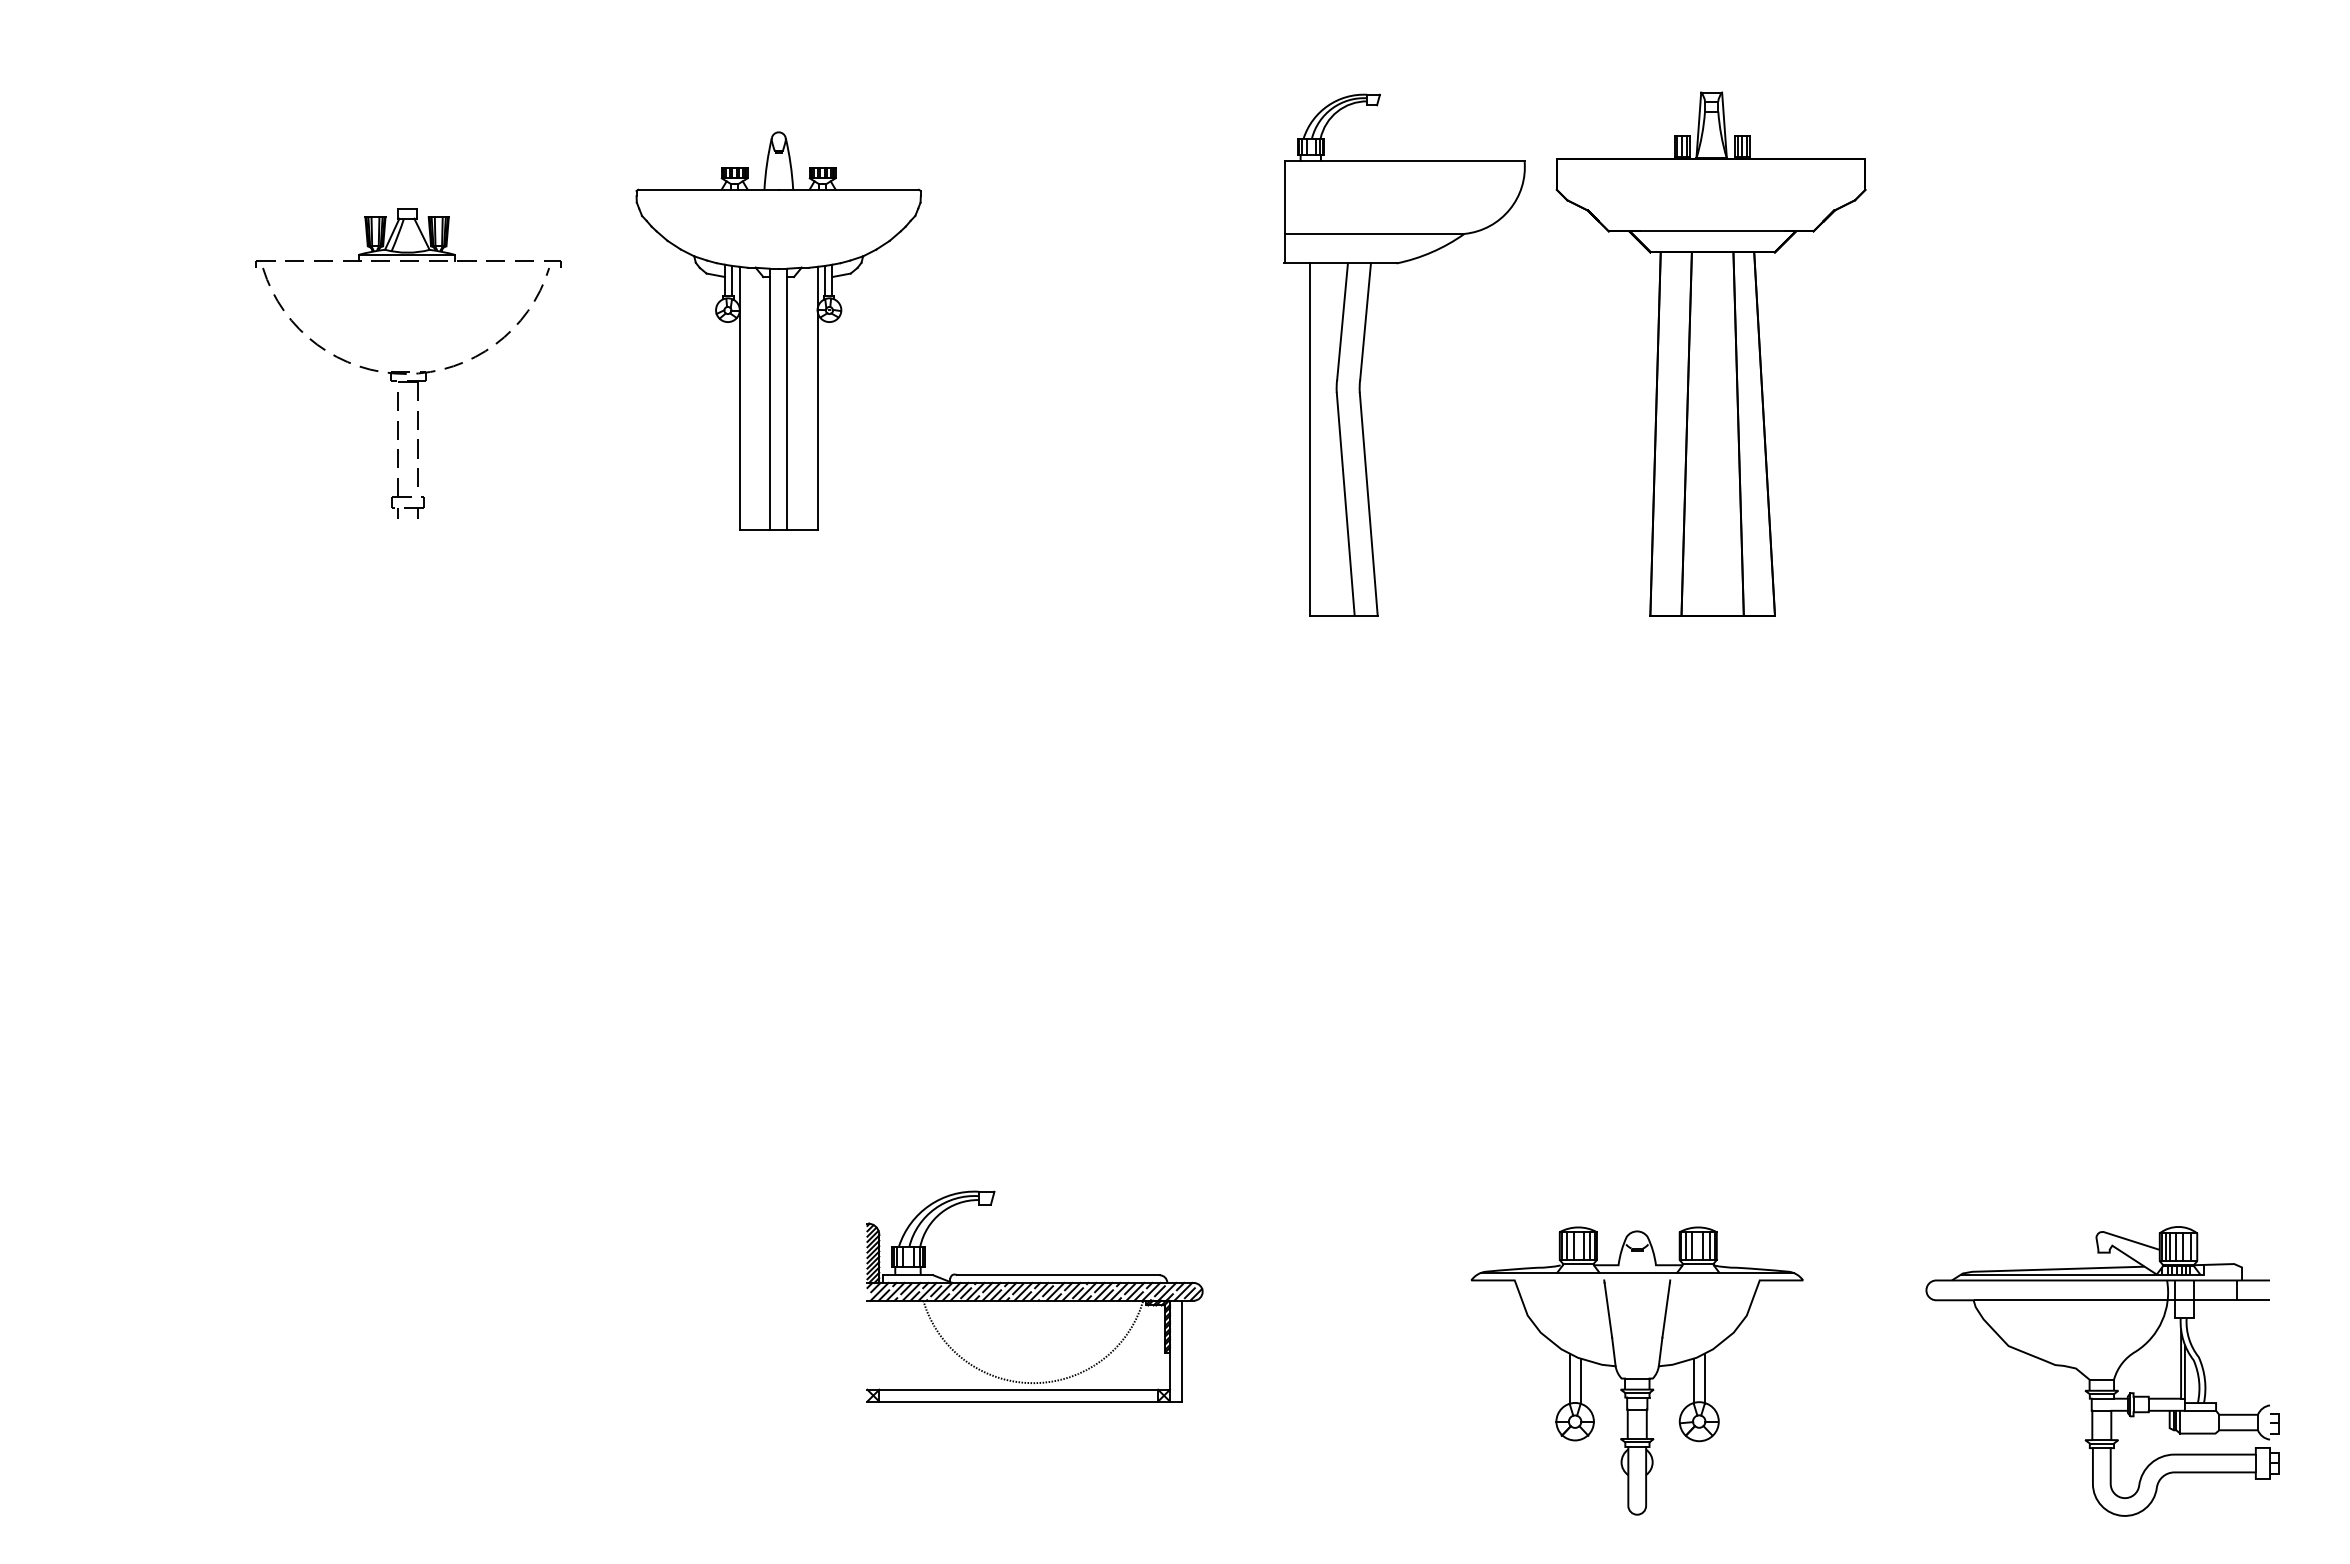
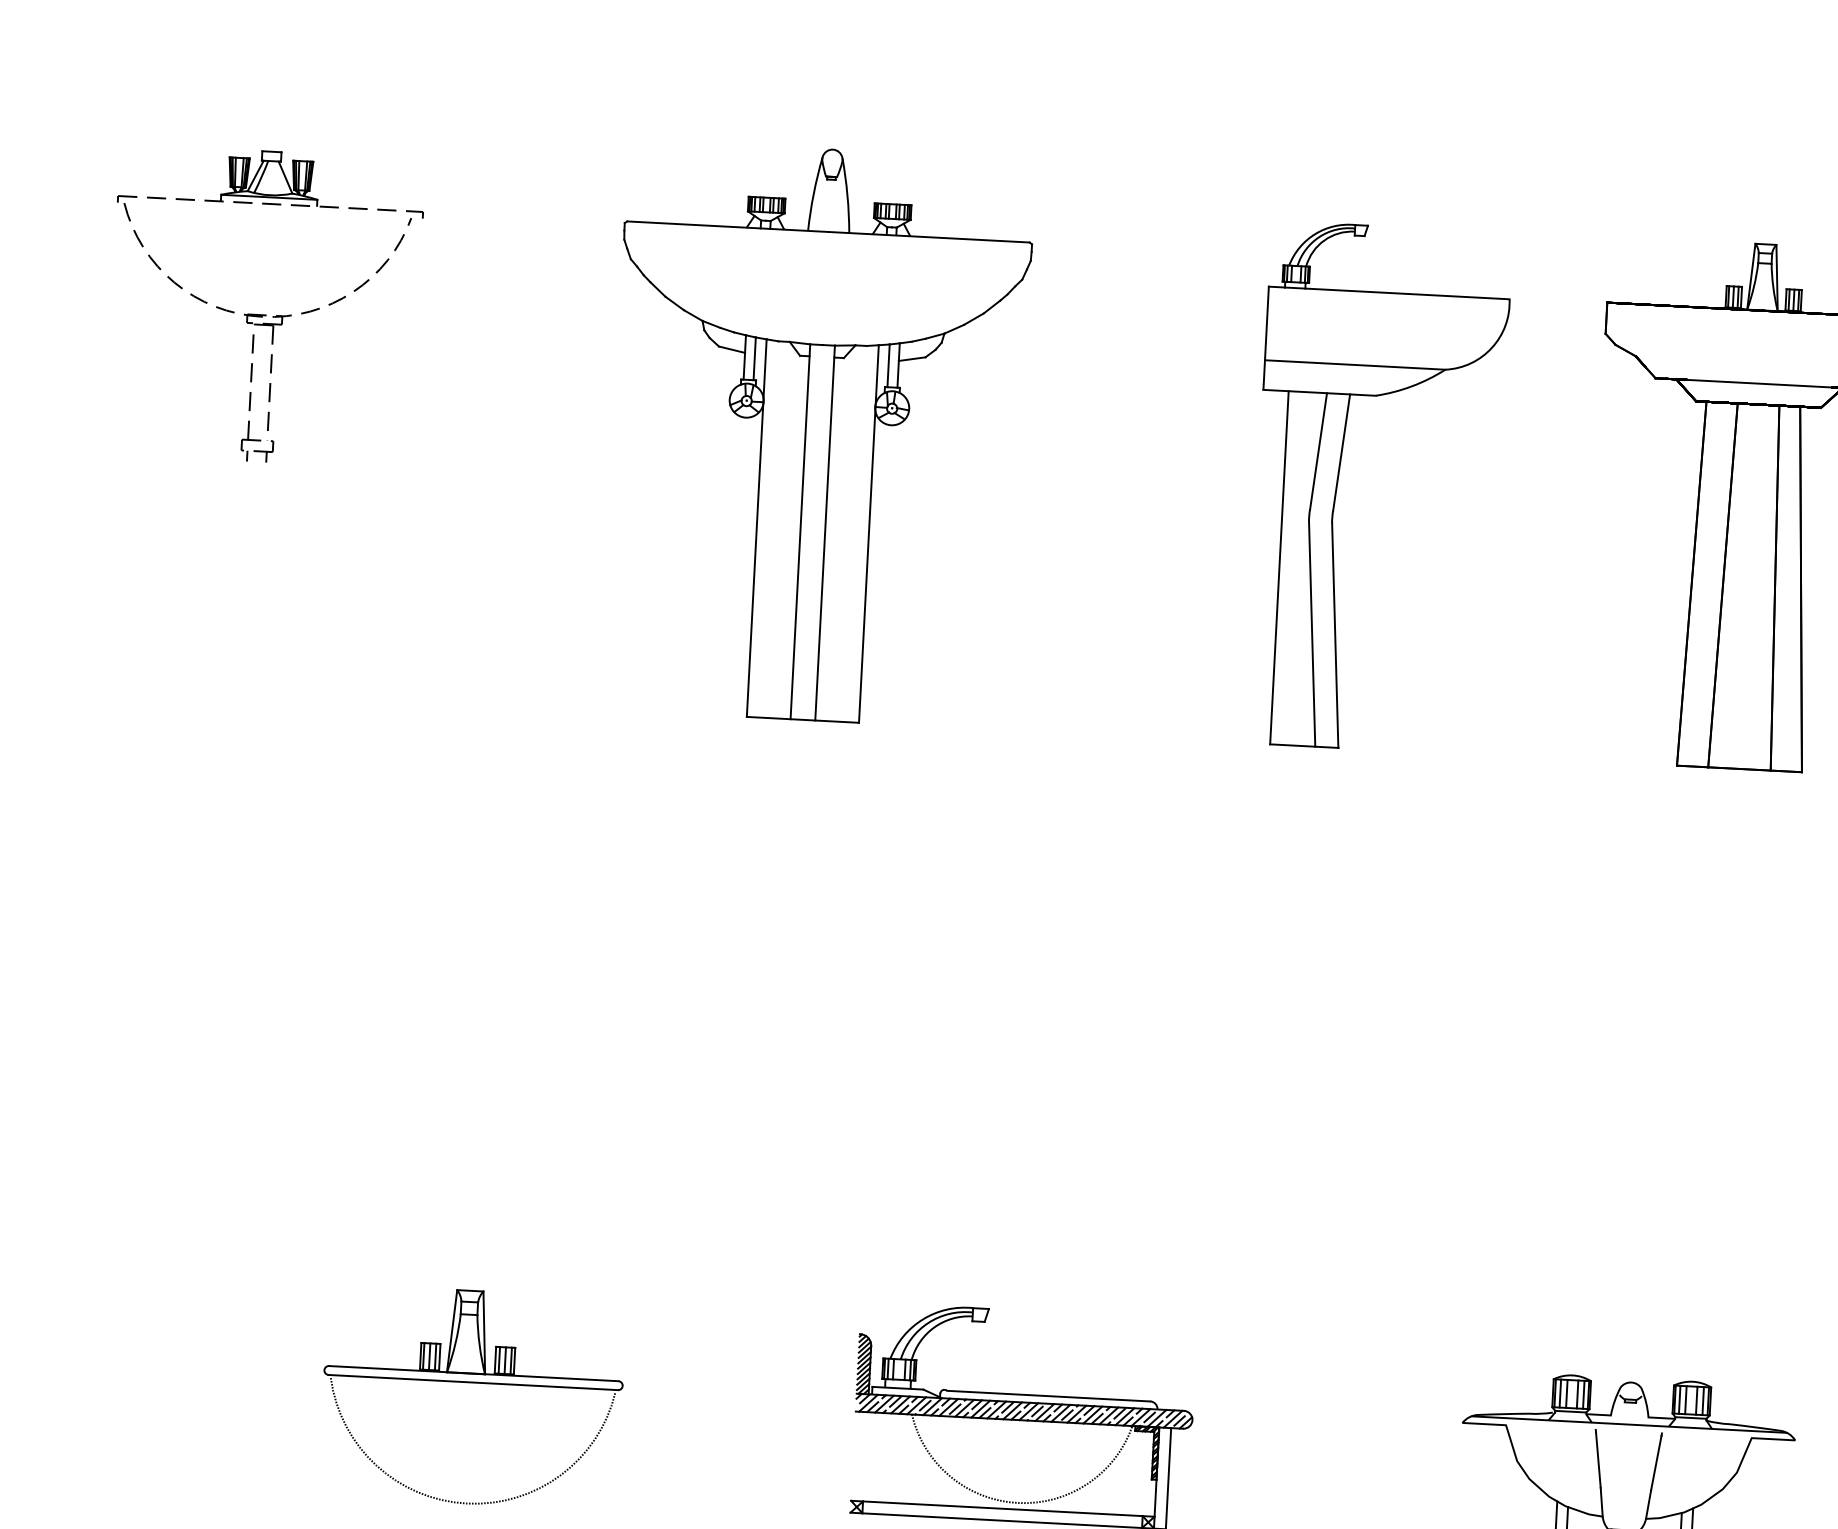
part: (778, 331) -> (817, 434), size x1.43
part: (1364, 347) -> (1339, 478), moved
part: (408, 371) -> (264, 314), moved
part: (485, 1292) -> (473, 1383), added

